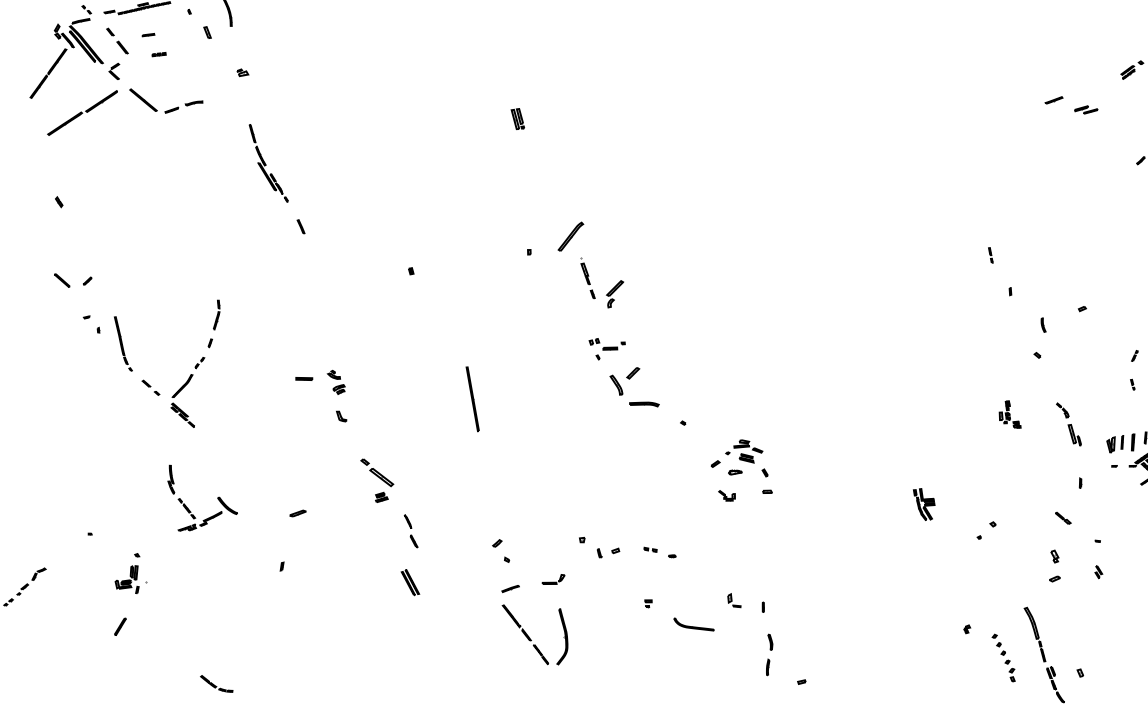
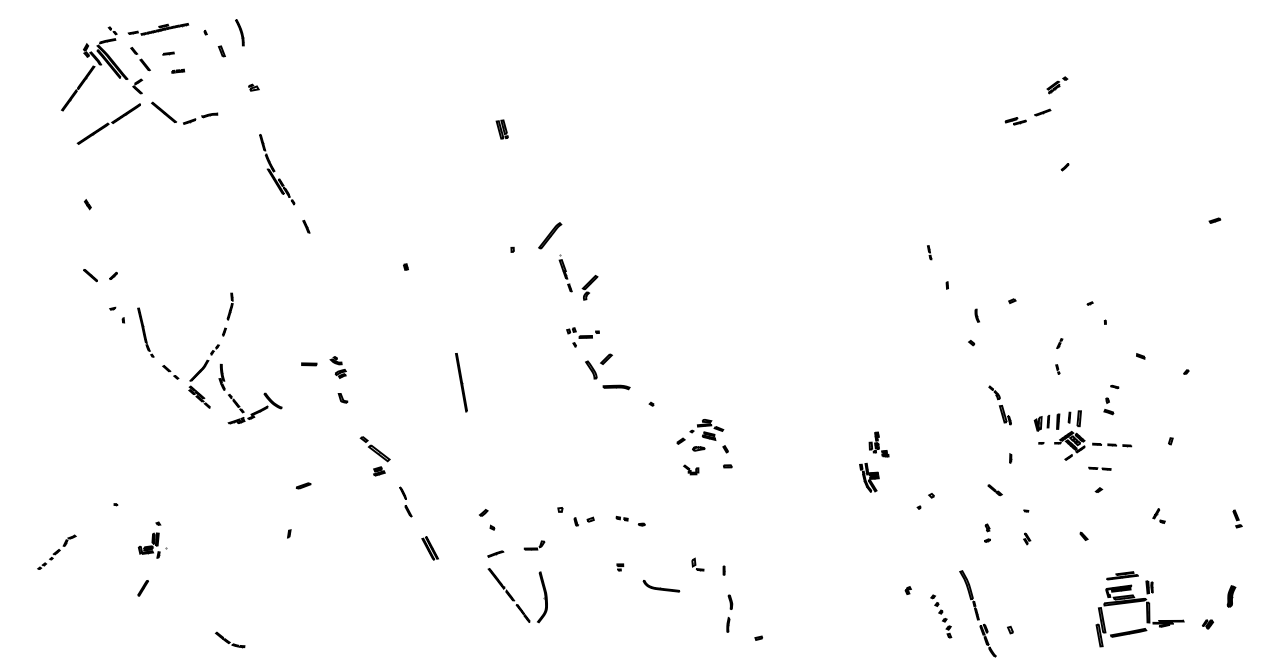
line: (1053, 100) -> (1042, 112), moved
part: (1009, 414) -> (878, 444), moved
part: (217, 497) -> (263, 393), moved
part: (1054, 565) -> (987, 532), size x0.62
part: (409, 582) -> (429, 548), moved

